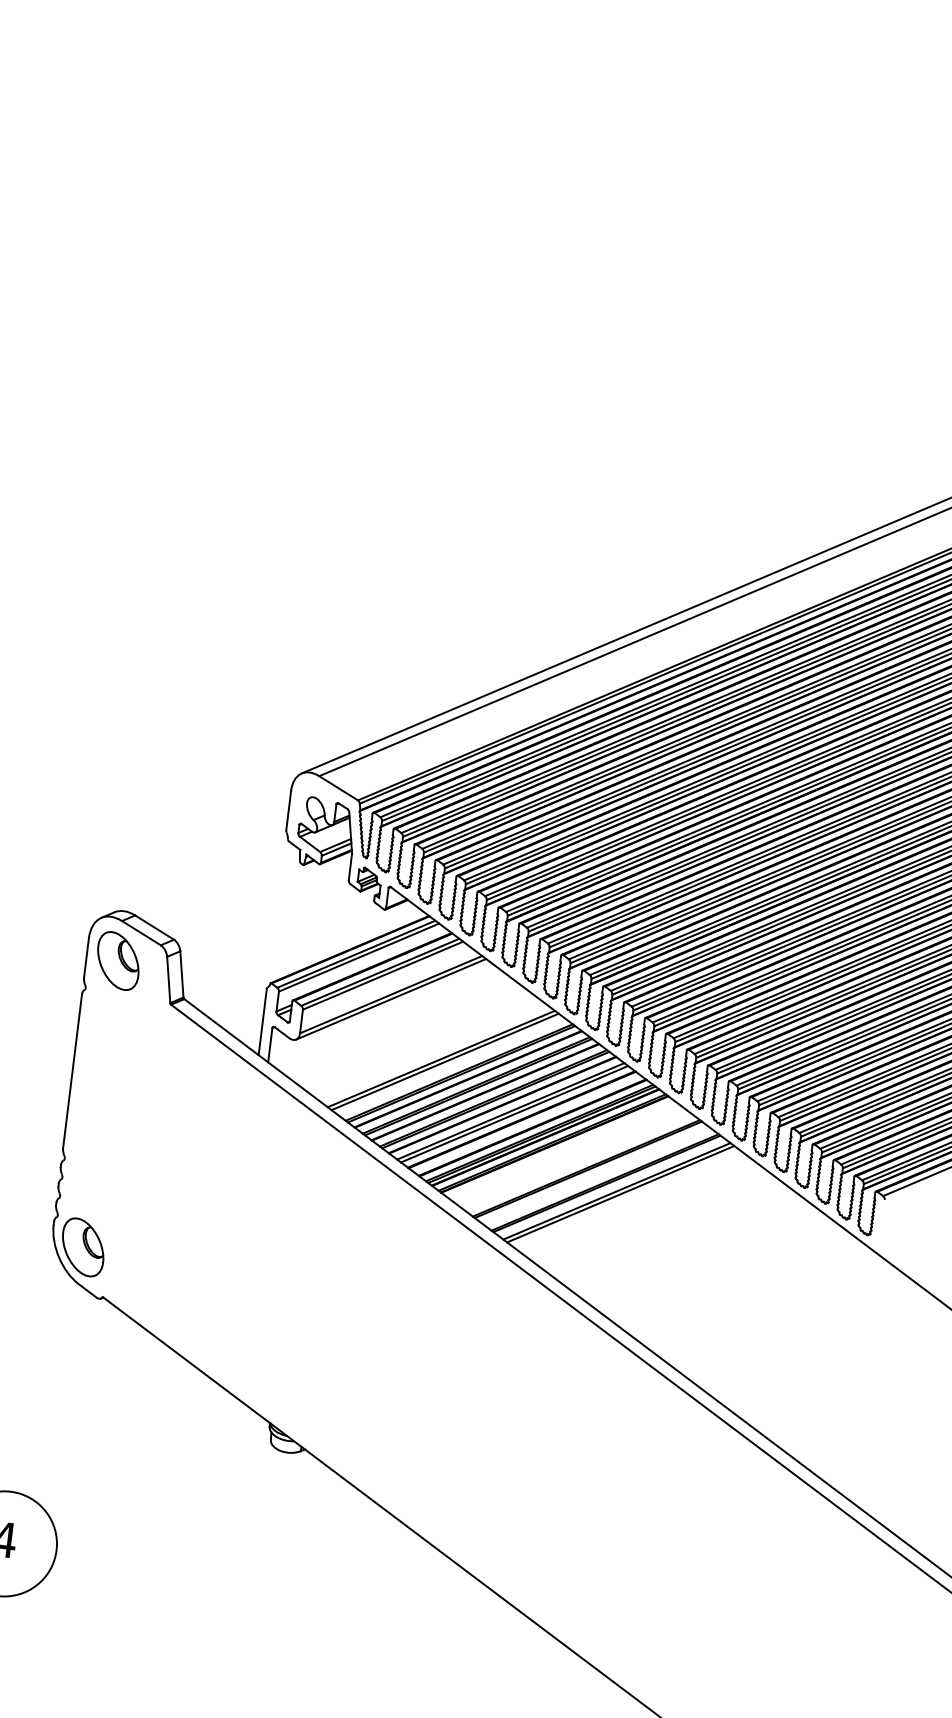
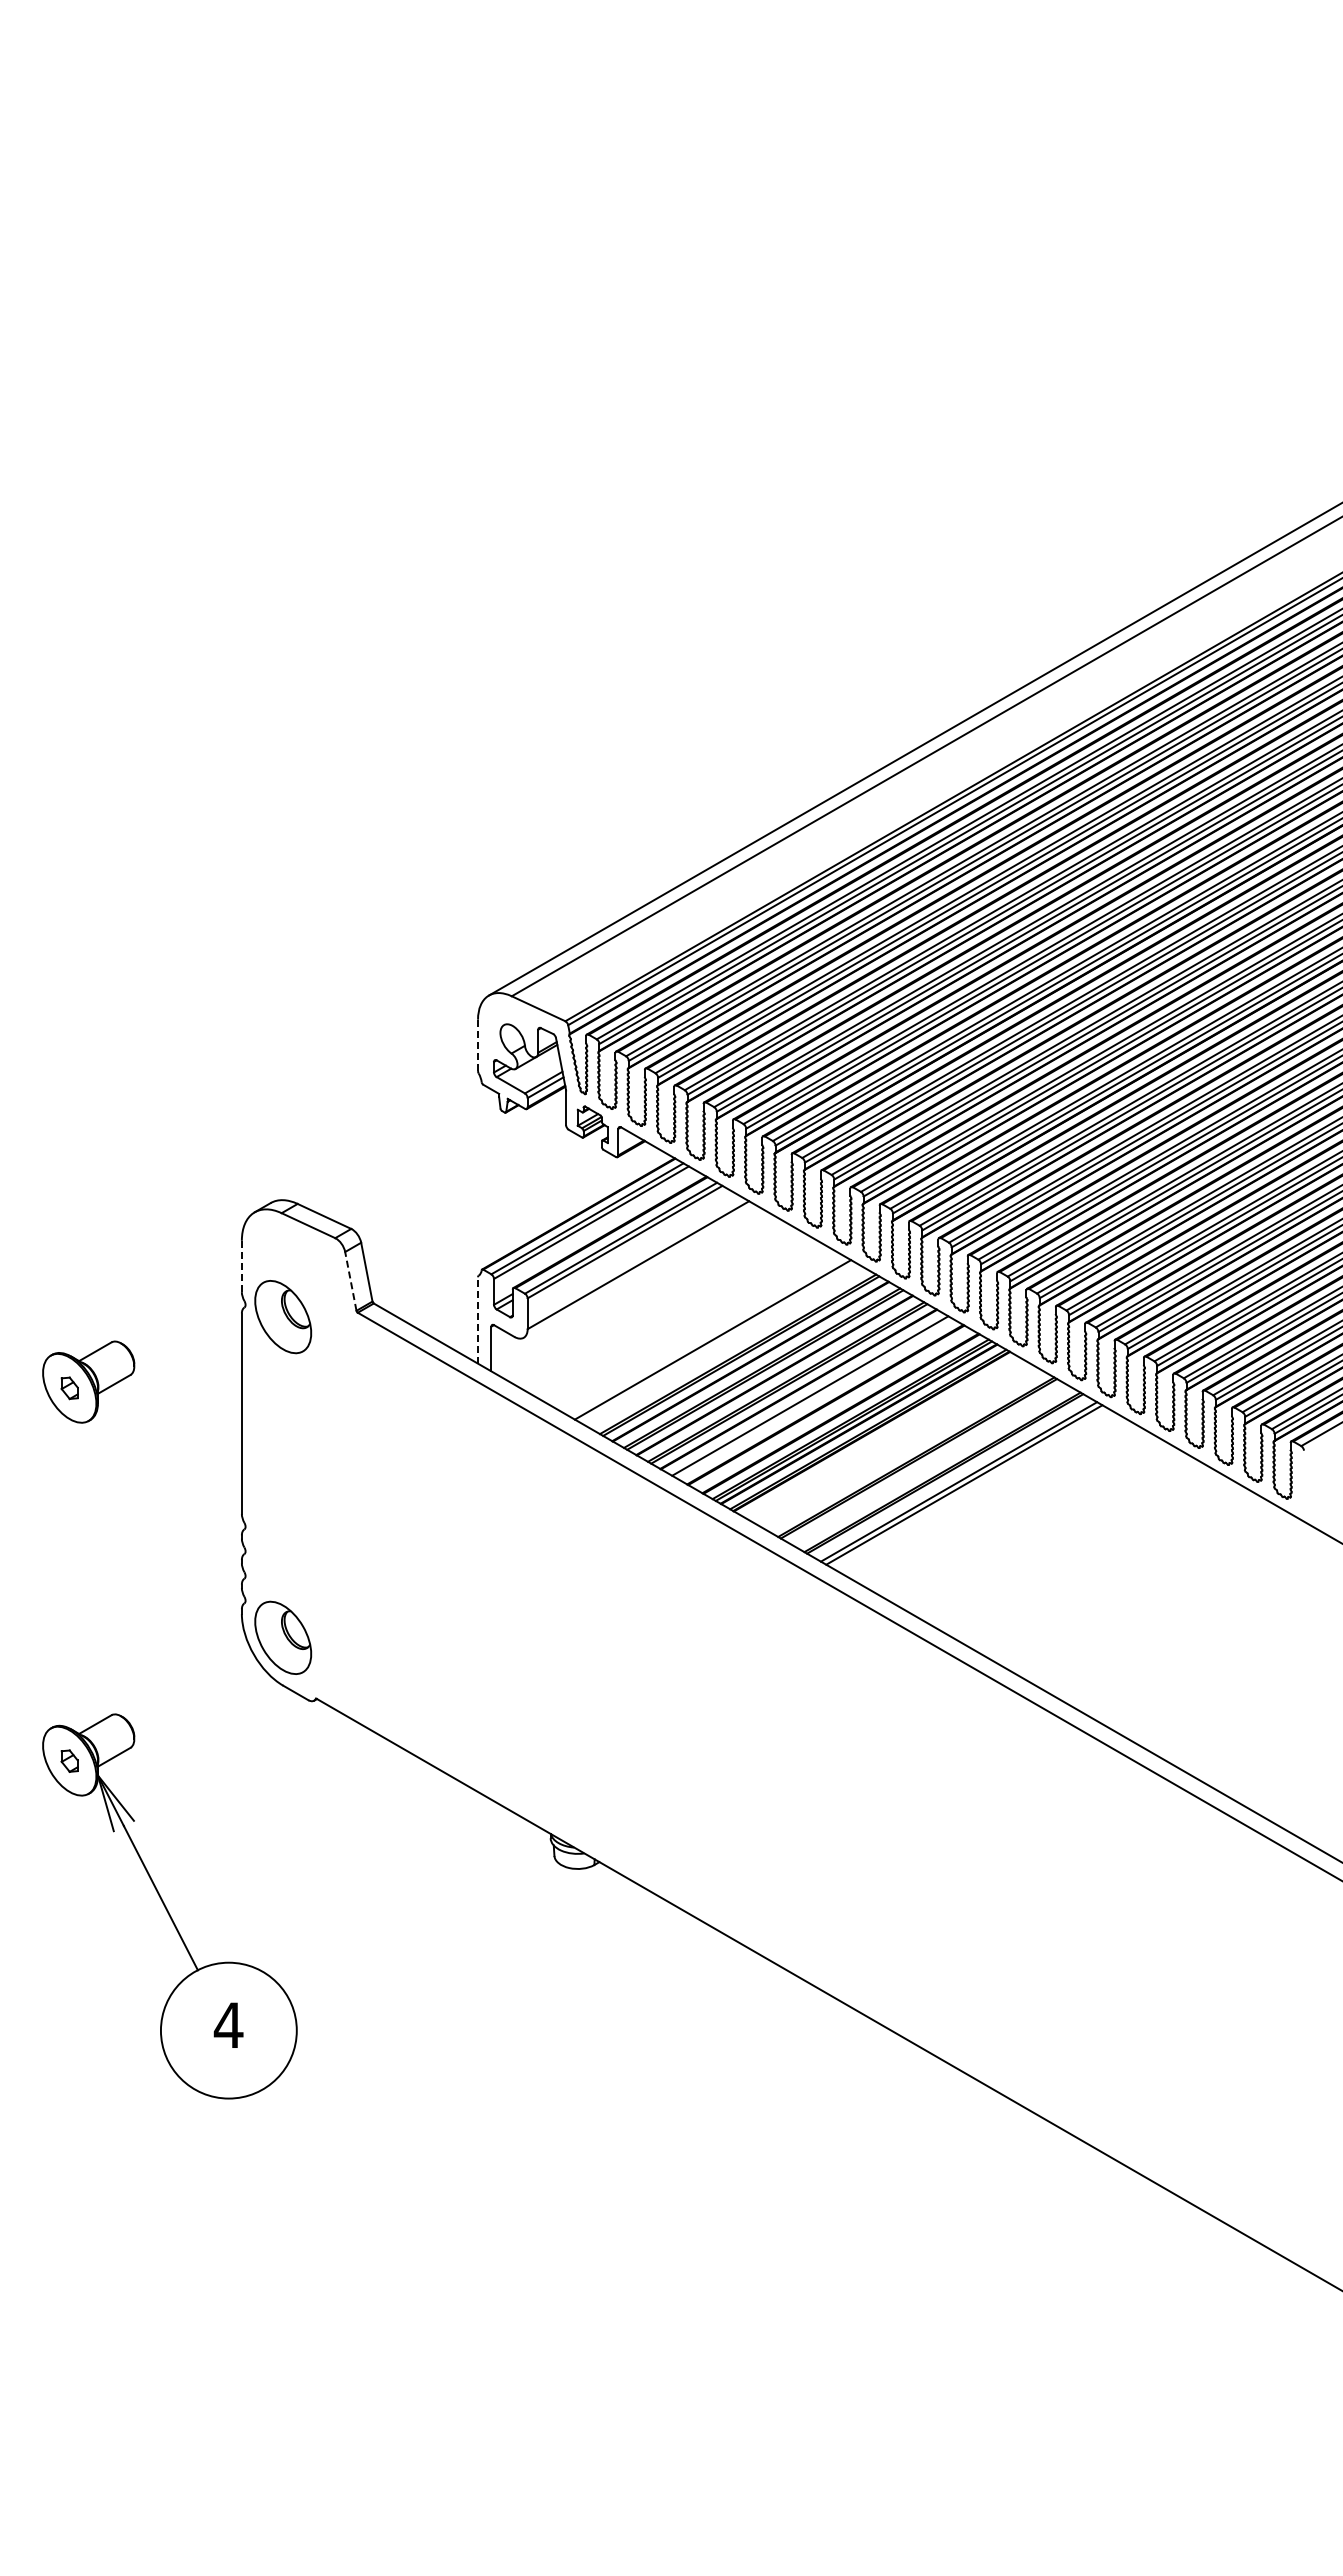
line: (289, 810) -> (478, 1045), solid -> dashed
line: (86, 958) -> (241, 1266), solid -> dashed
part: (118, 961) -> (283, 1317), moved
line: (168, 980) -> (350, 1281), solid -> dashed
line: (390, 998) -> (638, 1270), removed
line: (263, 1021) -> (478, 1319), solid -> dashed
line: (445, 1061) -> (718, 1342), removed
line: (514, 1113) -> (815, 1398), removed

